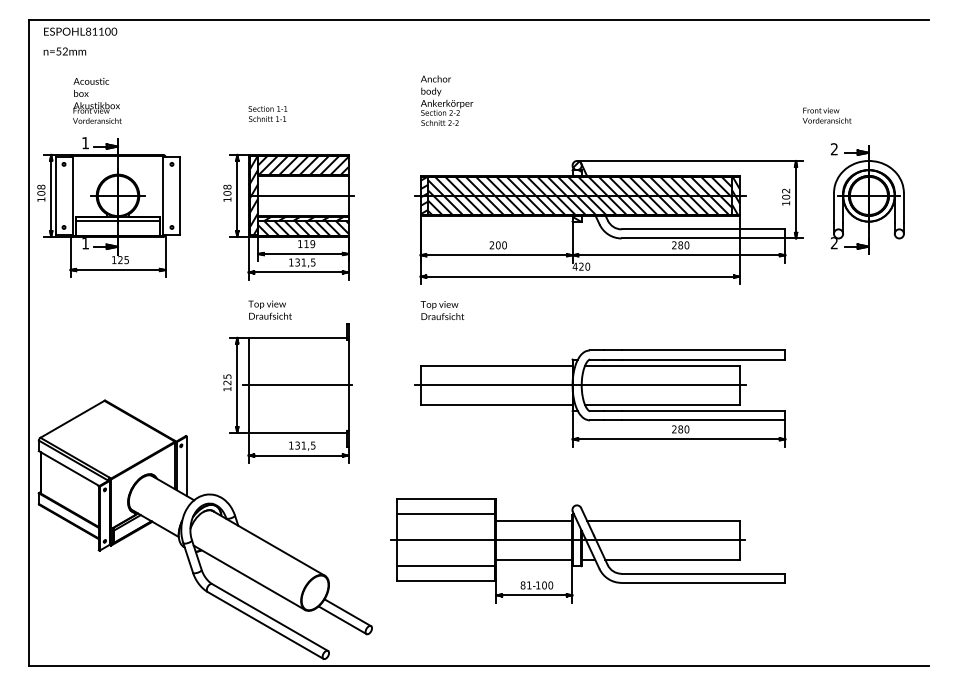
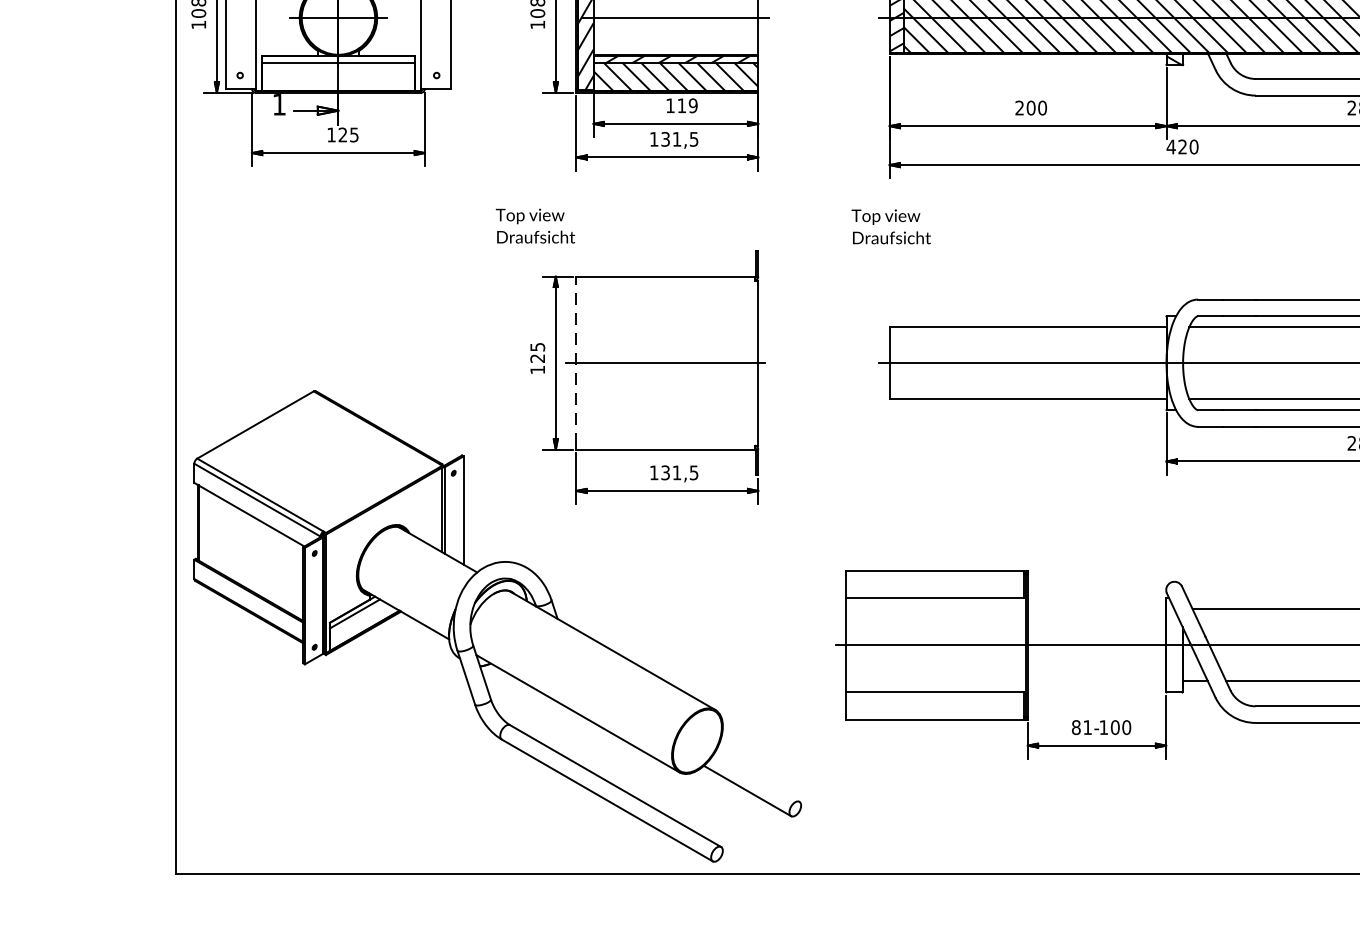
text: (269, 309) -> (534, 224), moved
text: (442, 310) -> (891, 226), moved
line: (248, 384) -> (576, 361), solid -> dashed
line: (534, 520) -> (1097, 609), removed
line: (534, 560) -> (1097, 682), removed
line: (347, 612) -> (756, 776), removed

